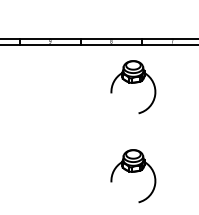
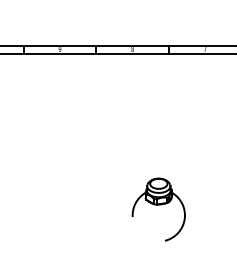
part: (133, 87) -> (158, 104), removed

